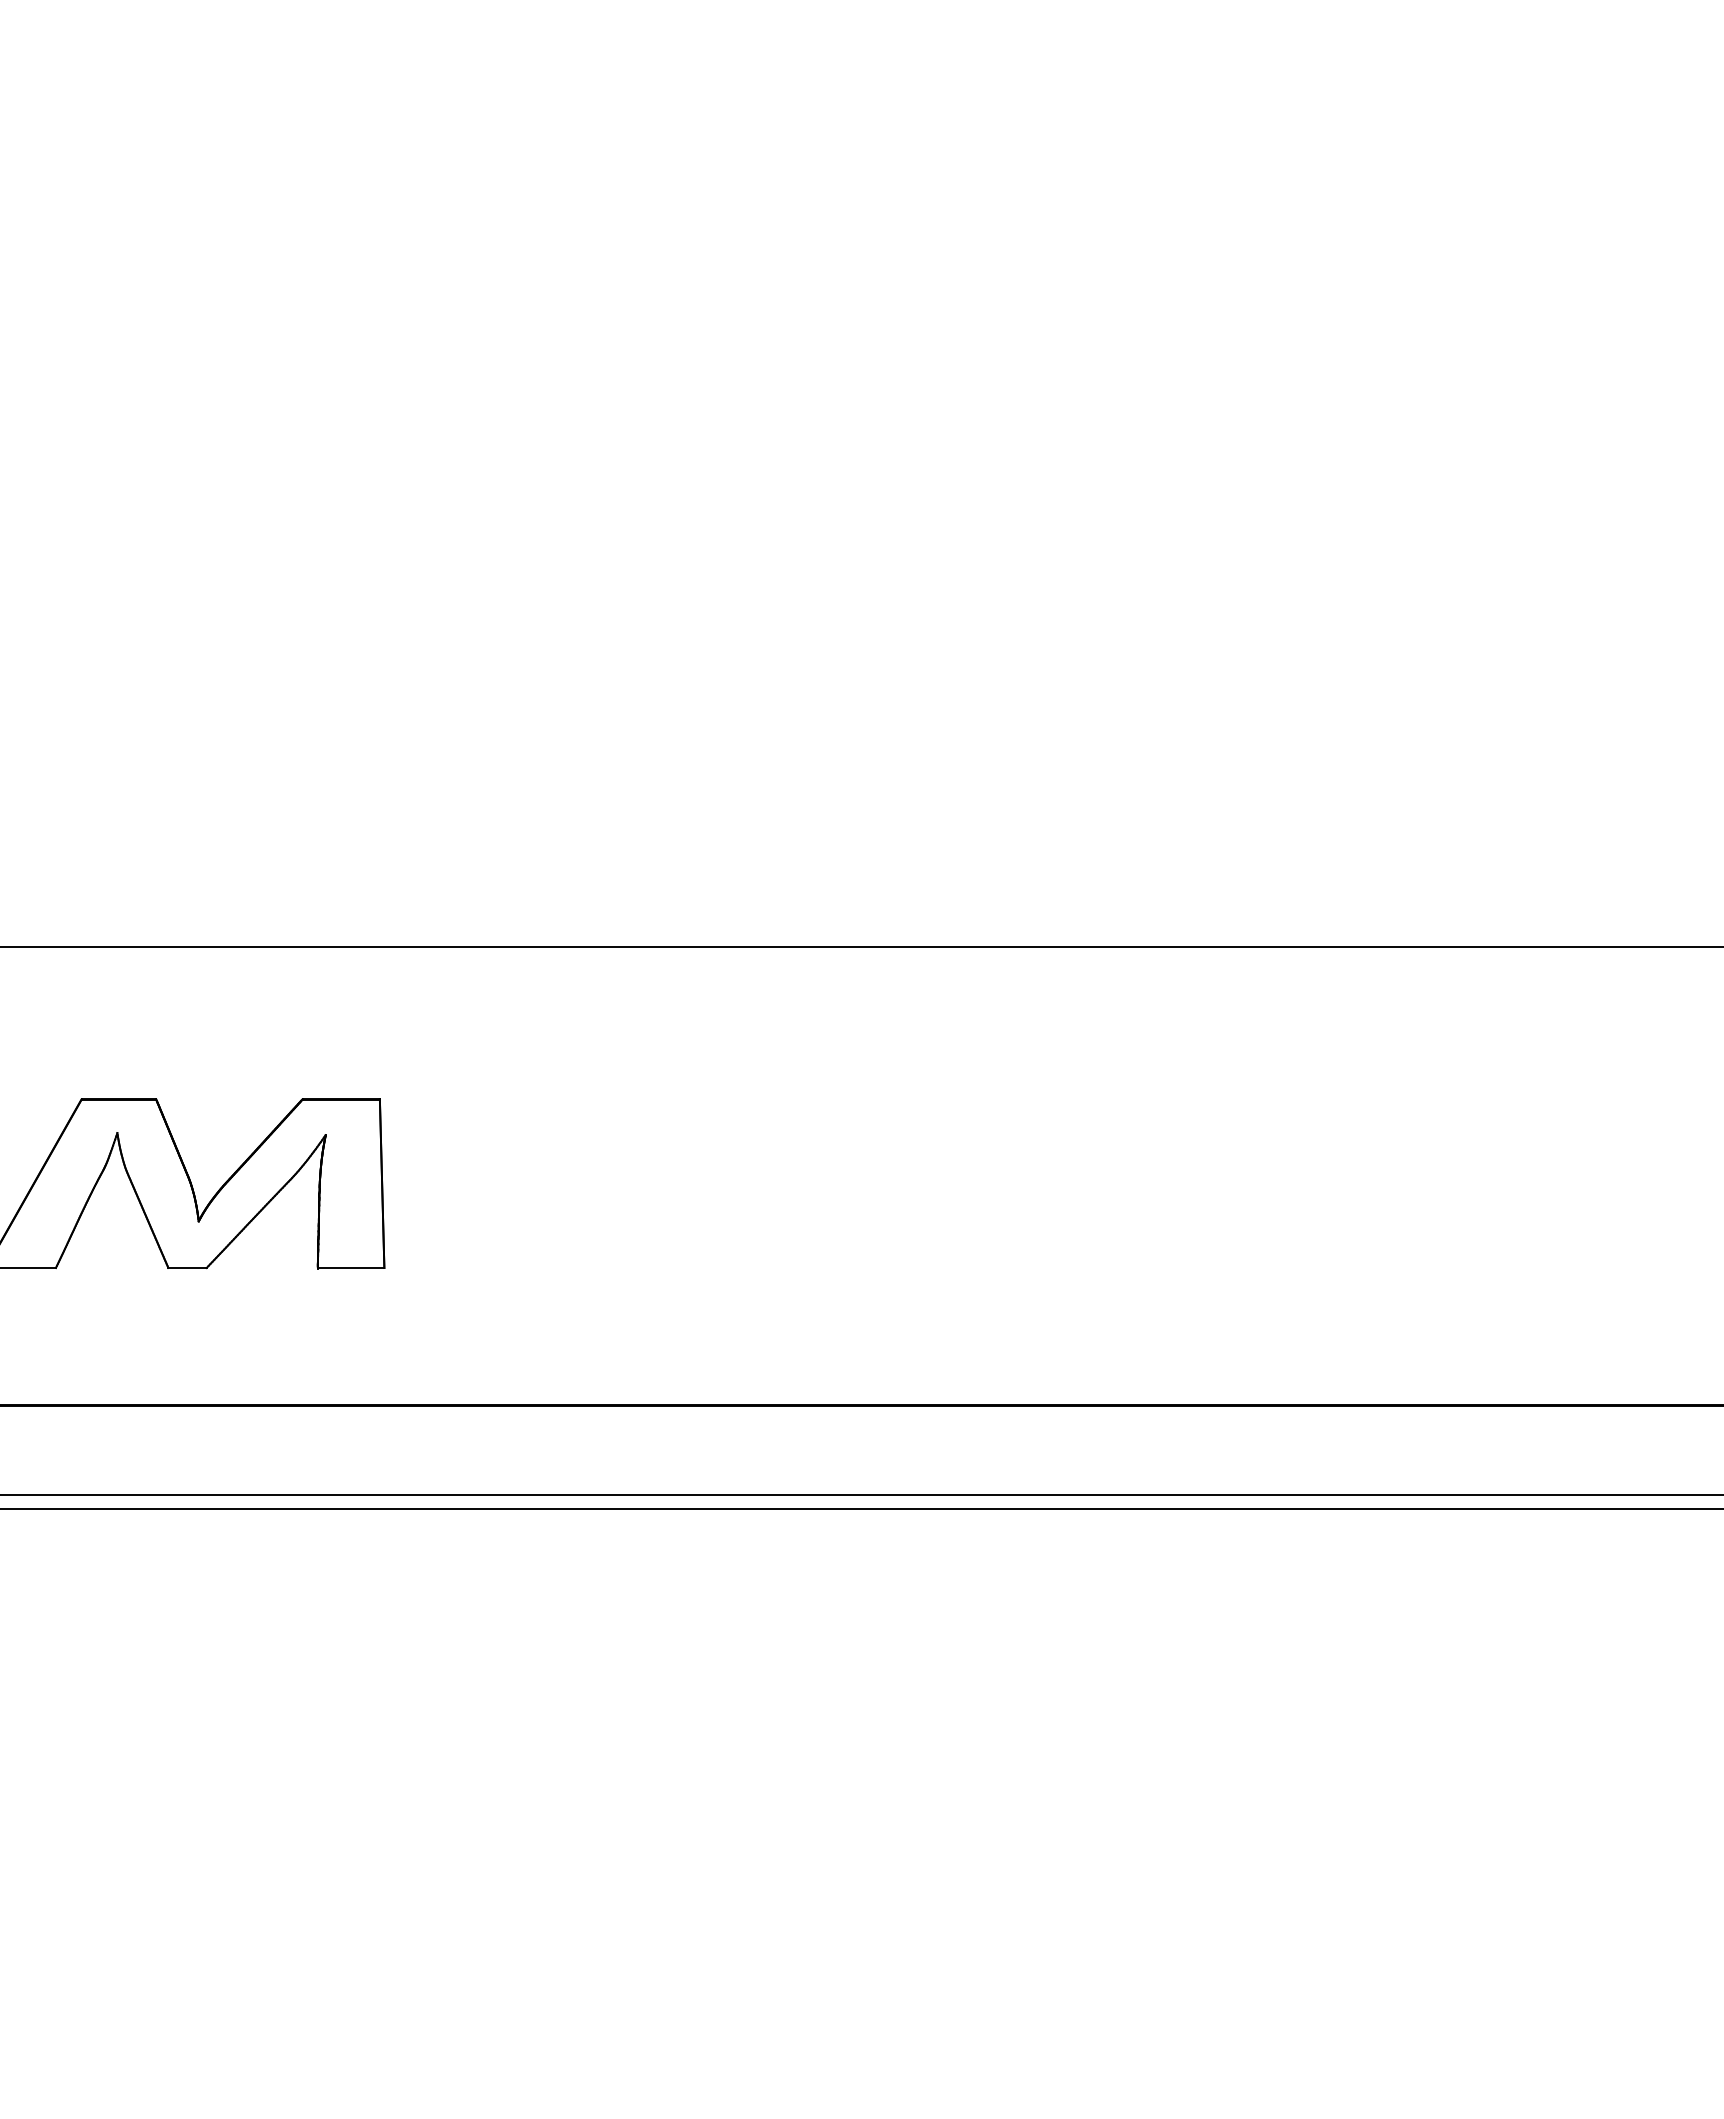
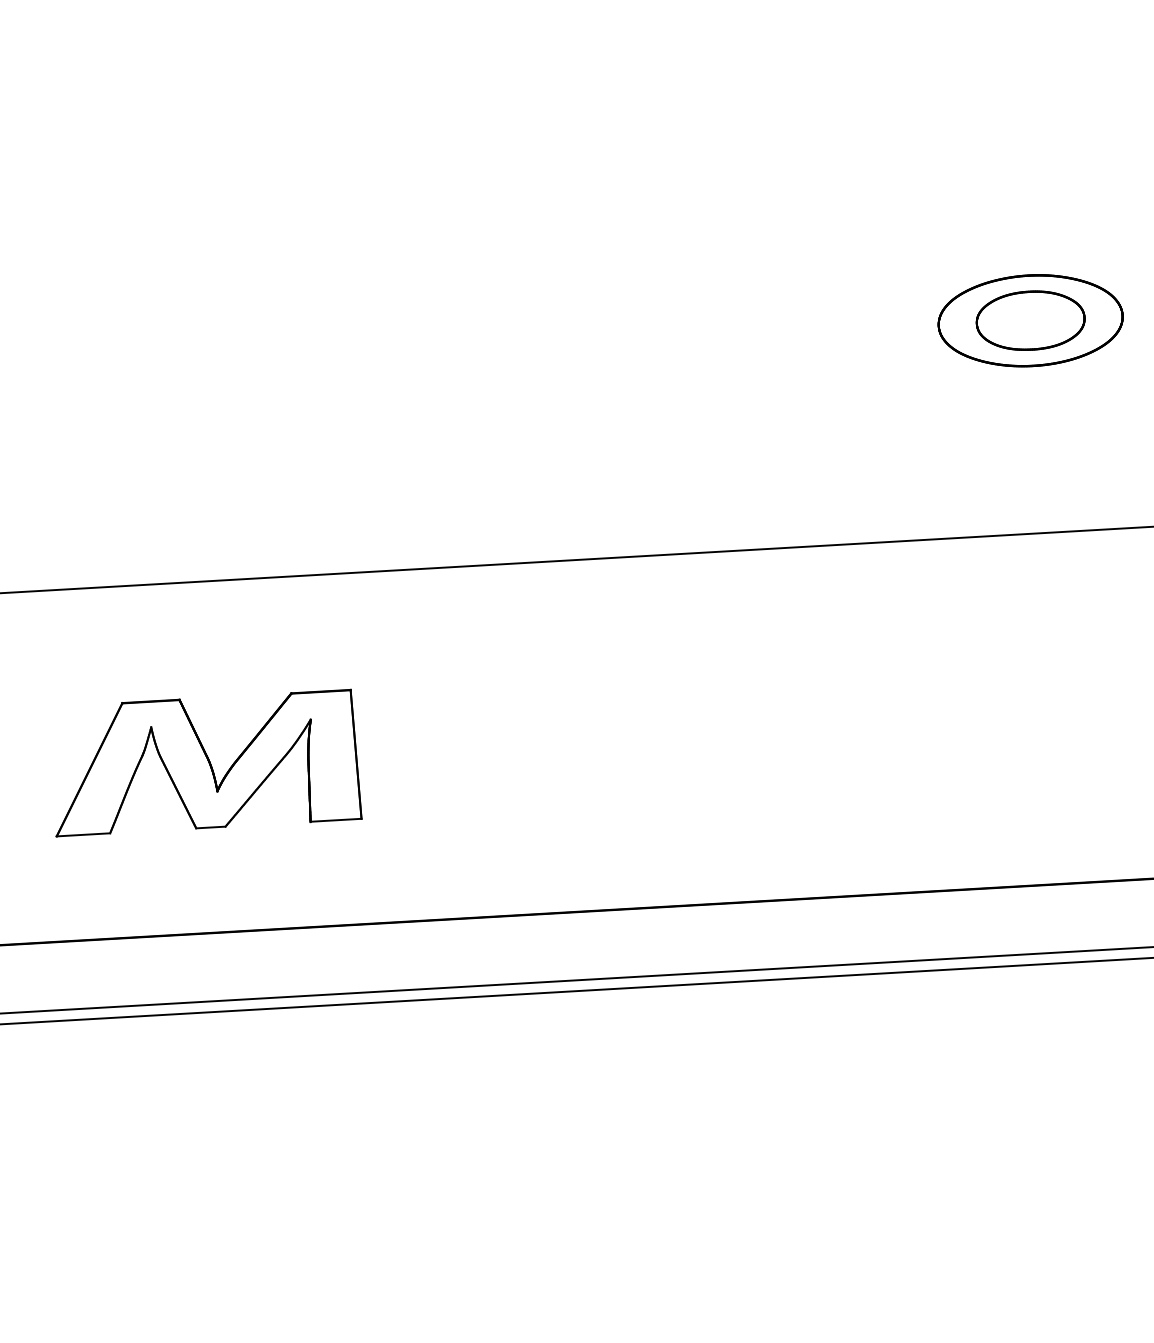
part: (1293, 669) -> (1030, 320), added

